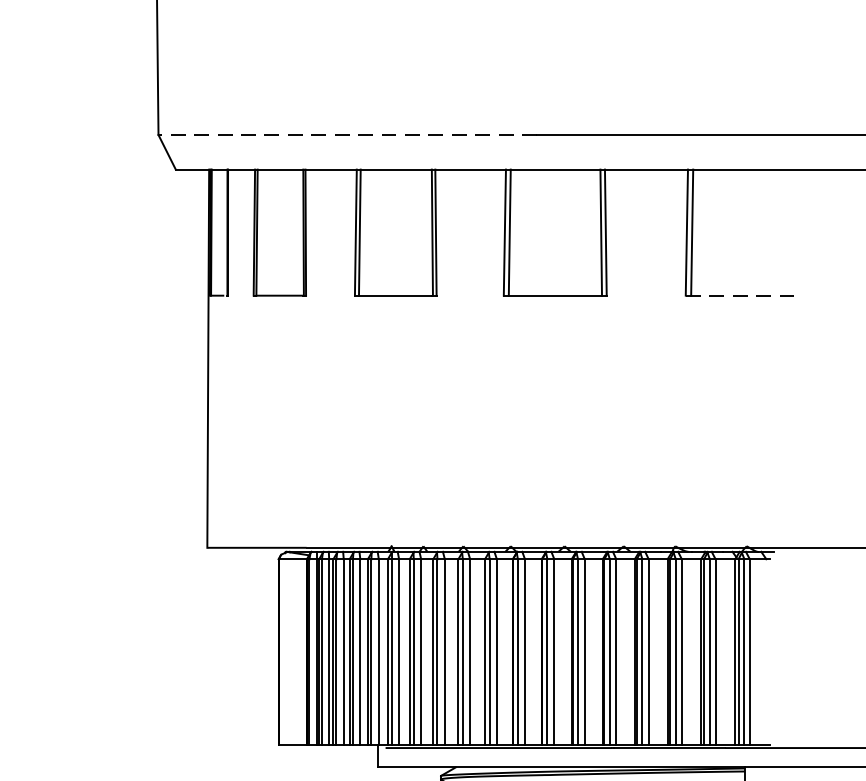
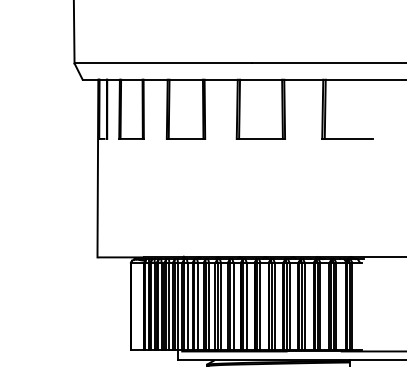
line: (347, 135) -> (163, 63), dashed -> solid
line: (739, 294) -> (347, 138), dashed -> solid

